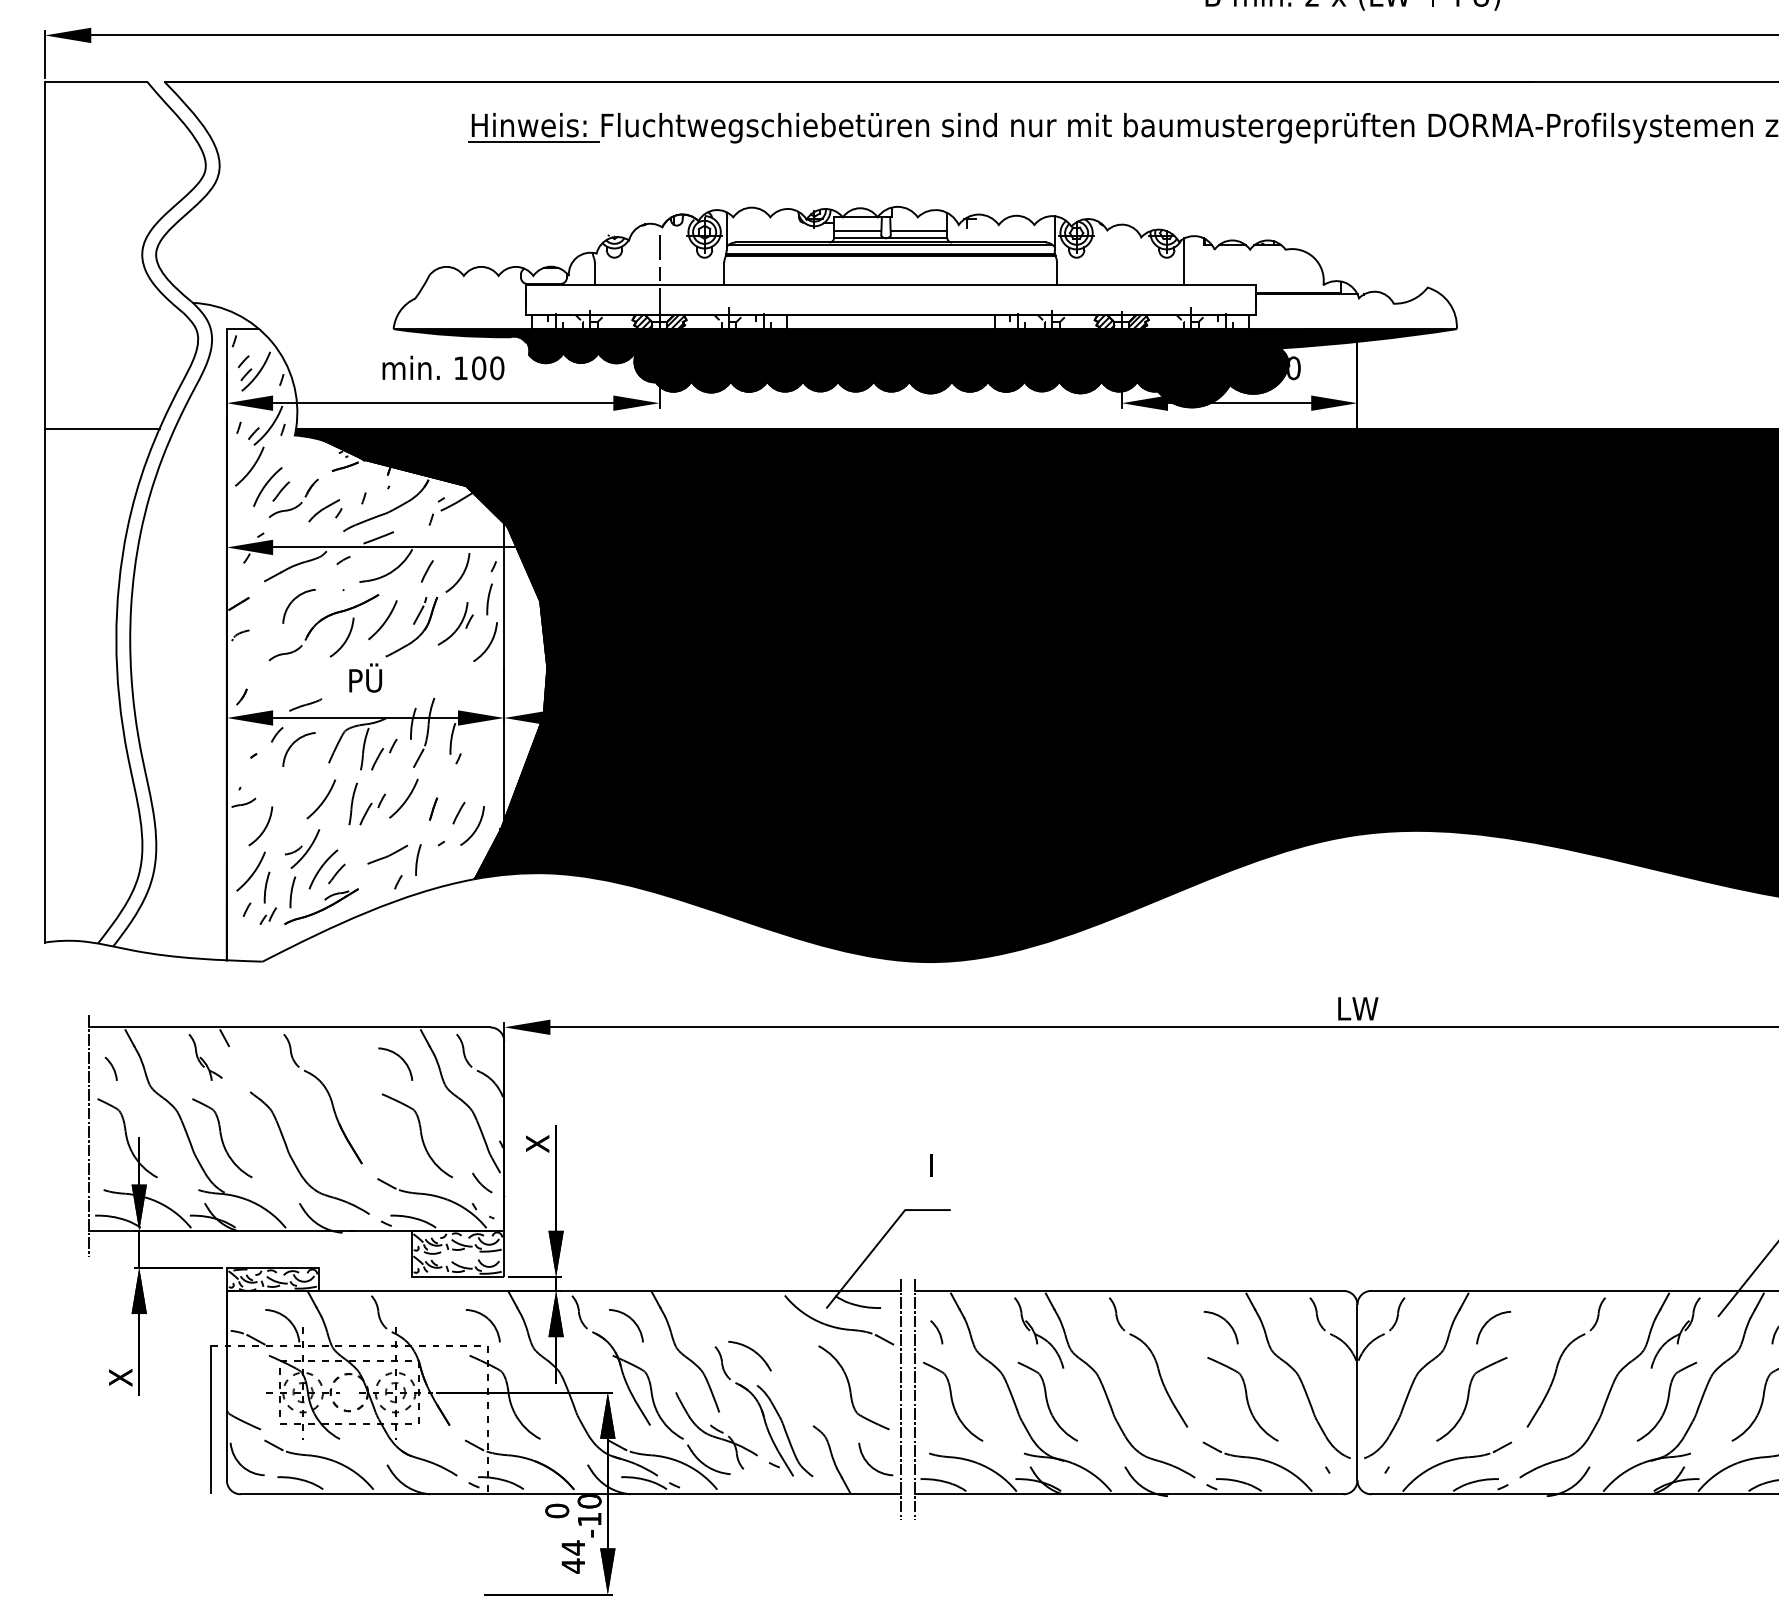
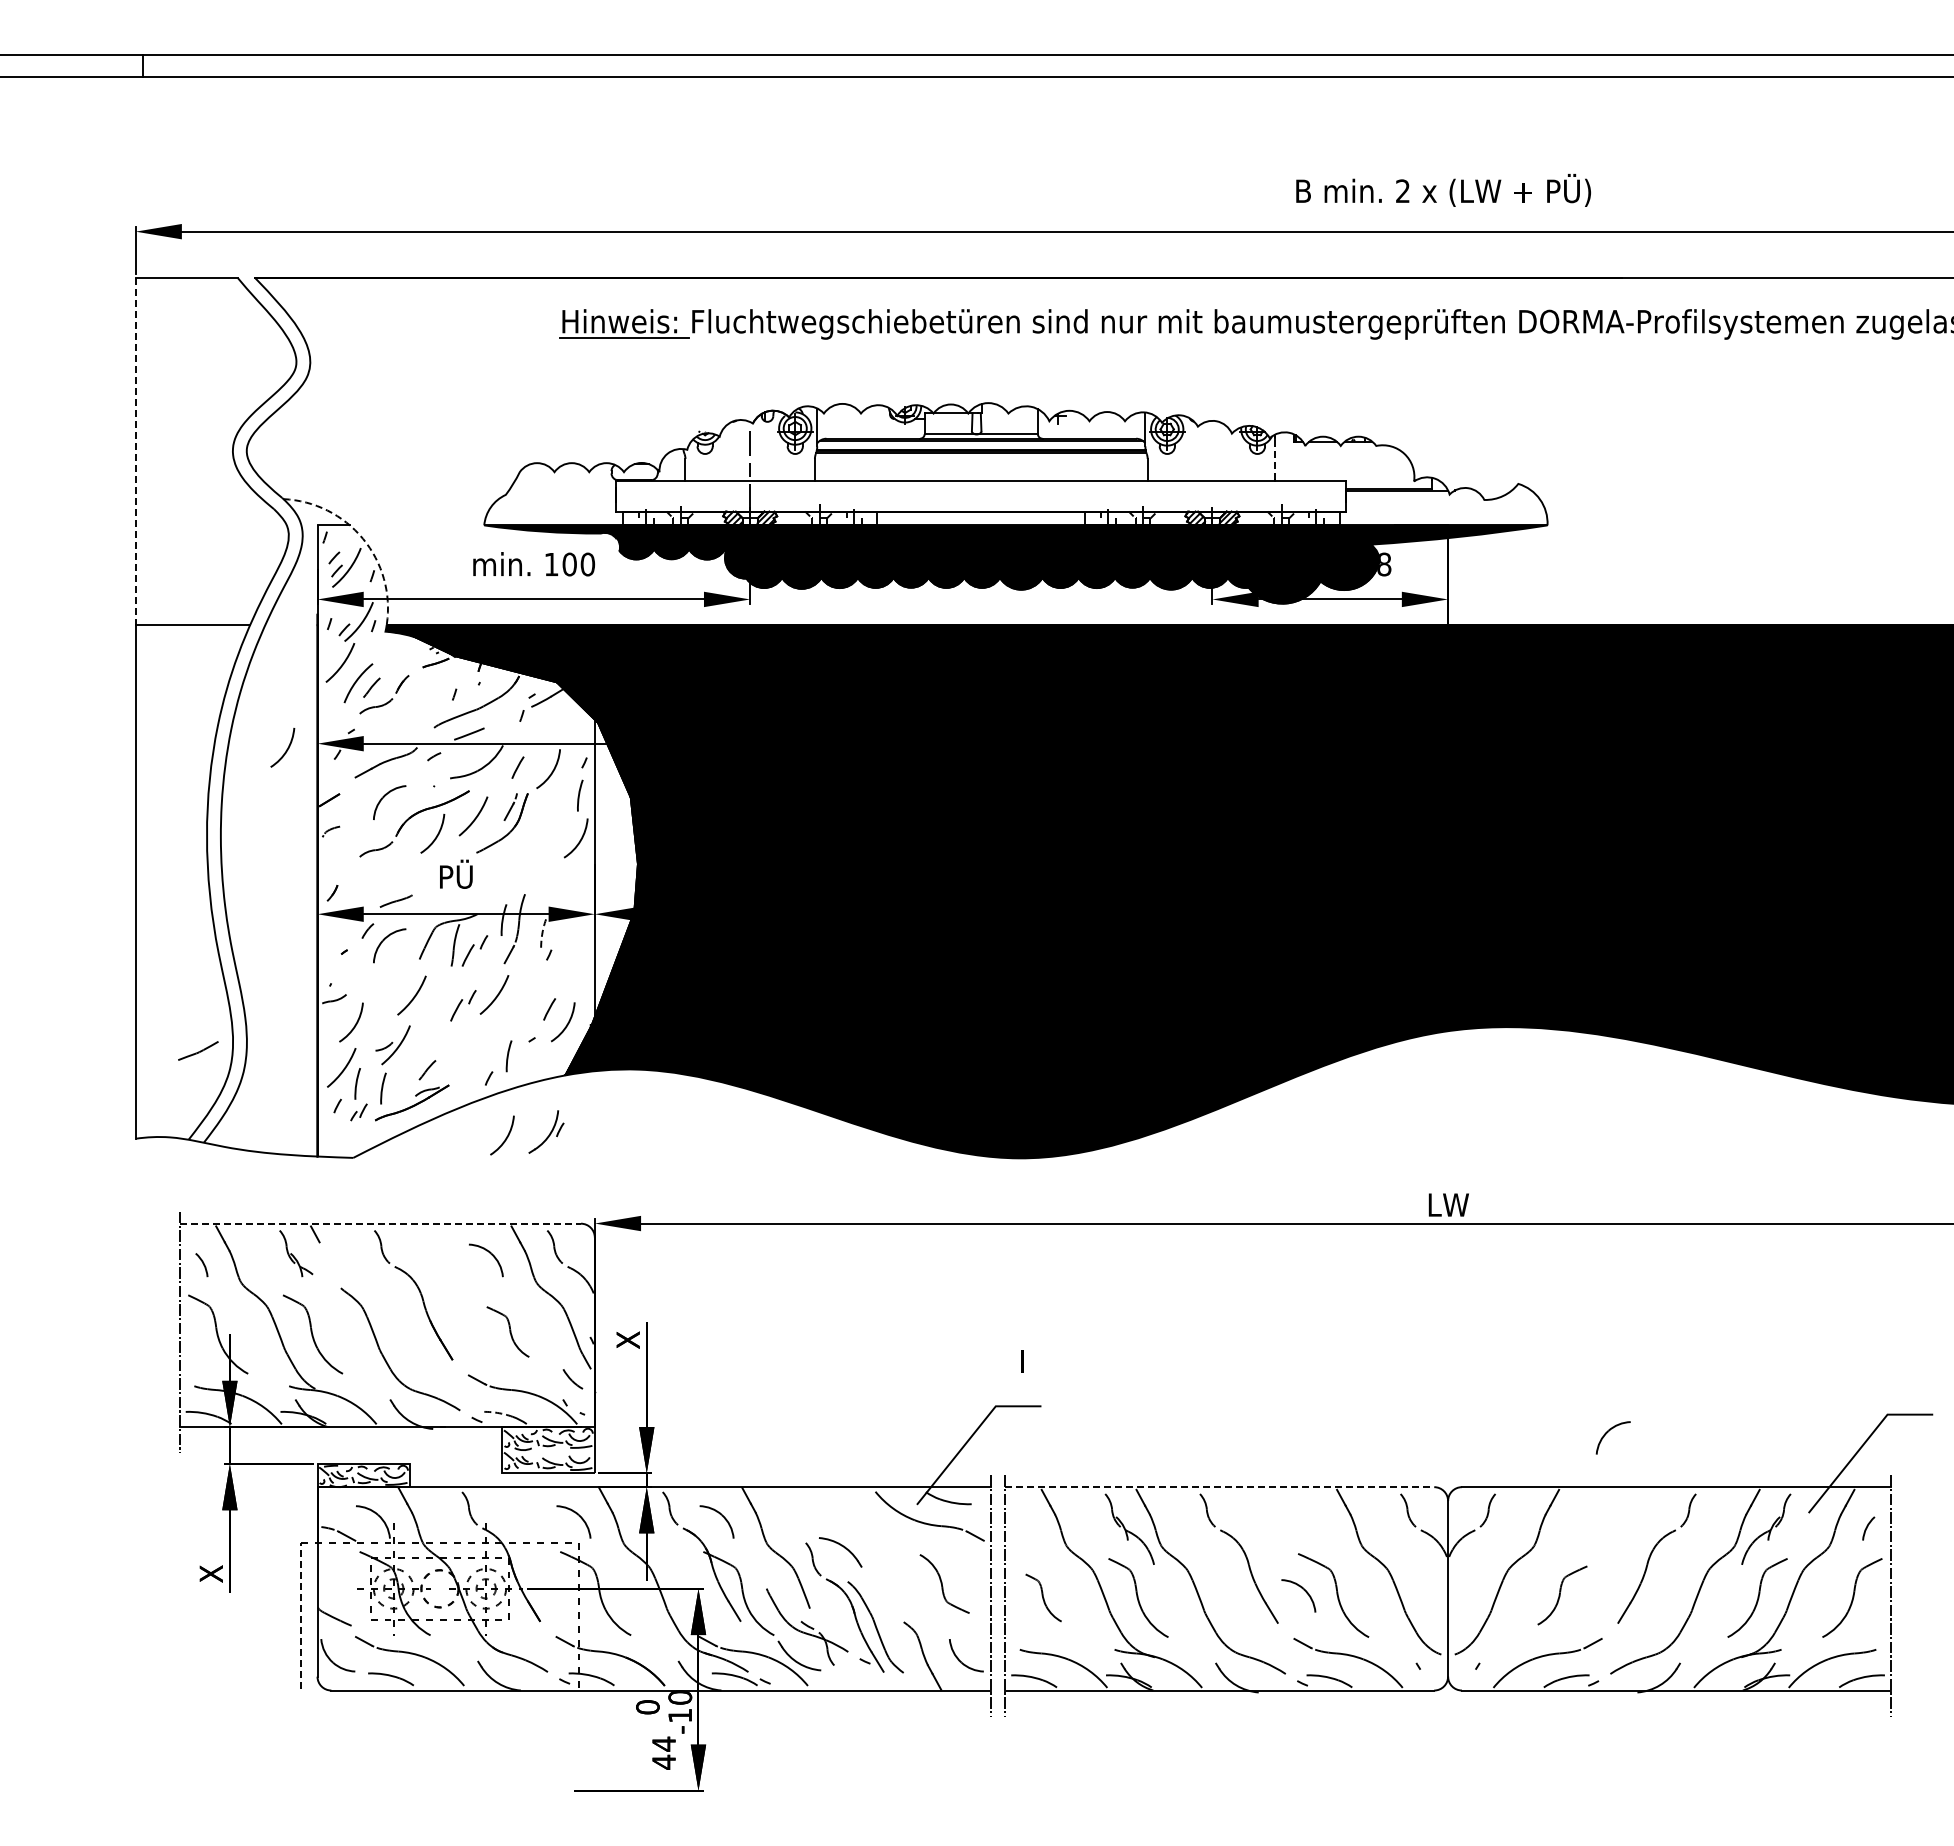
line: (857, 231) -> (948, 427), removed
line: (918, 231) -> (1009, 427), removed
line: (44, 255) -> (135, 451), solid -> dashed
line: (1183, 263) -> (1274, 459), solid -> dashed
line: (271, 342) -> (362, 538), solid -> dashed
text: (1293, 368) -> (1384, 564), 100 -> 108
part: (325, 510) -> (416, 706), removed
arc: (195, 553) -> (286, 749), added
part: (455, 623) -> (546, 1131), moved
arc: (451, 738) -> (542, 934), solid -> dashed
part: (352, 804) -> (443, 1000), removed
line: (432, 808) -> (523, 1004), removed
part: (387, 854) -> (198, 1050), moved
arc: (321, 868) -> (412, 1064), removed
arc: (415, 940) -> (506, 1136), added
line: (289, 1027) -> (380, 1223), solid -> dashed
part: (416, 1135) -> (507, 1331), size x0.6
arc: (406, 1216) -> (497, 1412), solid -> dashed
line: (1128, 1291) -> (1219, 1487), solid -> dashed
part: (1225, 1322) -> (1303, 1590), moved
part: (1488, 1322) -> (1608, 1432), moved
arc: (937, 1332) -> (1028, 1528), removed
part: (853, 1387) -> (944, 1583), size x0.7
part: (1471, 1399) -> (1562, 1595), size x0.7
part: (952, 1401) -> (1043, 1597), size x0.6
line: (210, 1419) -> (301, 1615), solid -> dashed

